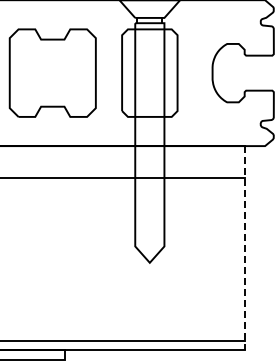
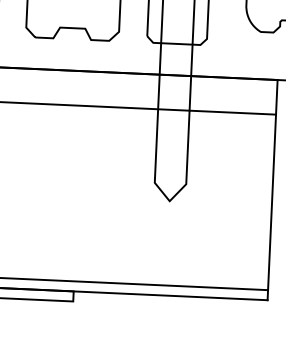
line: (244, 248) -> (272, 190), dashed -> solid

